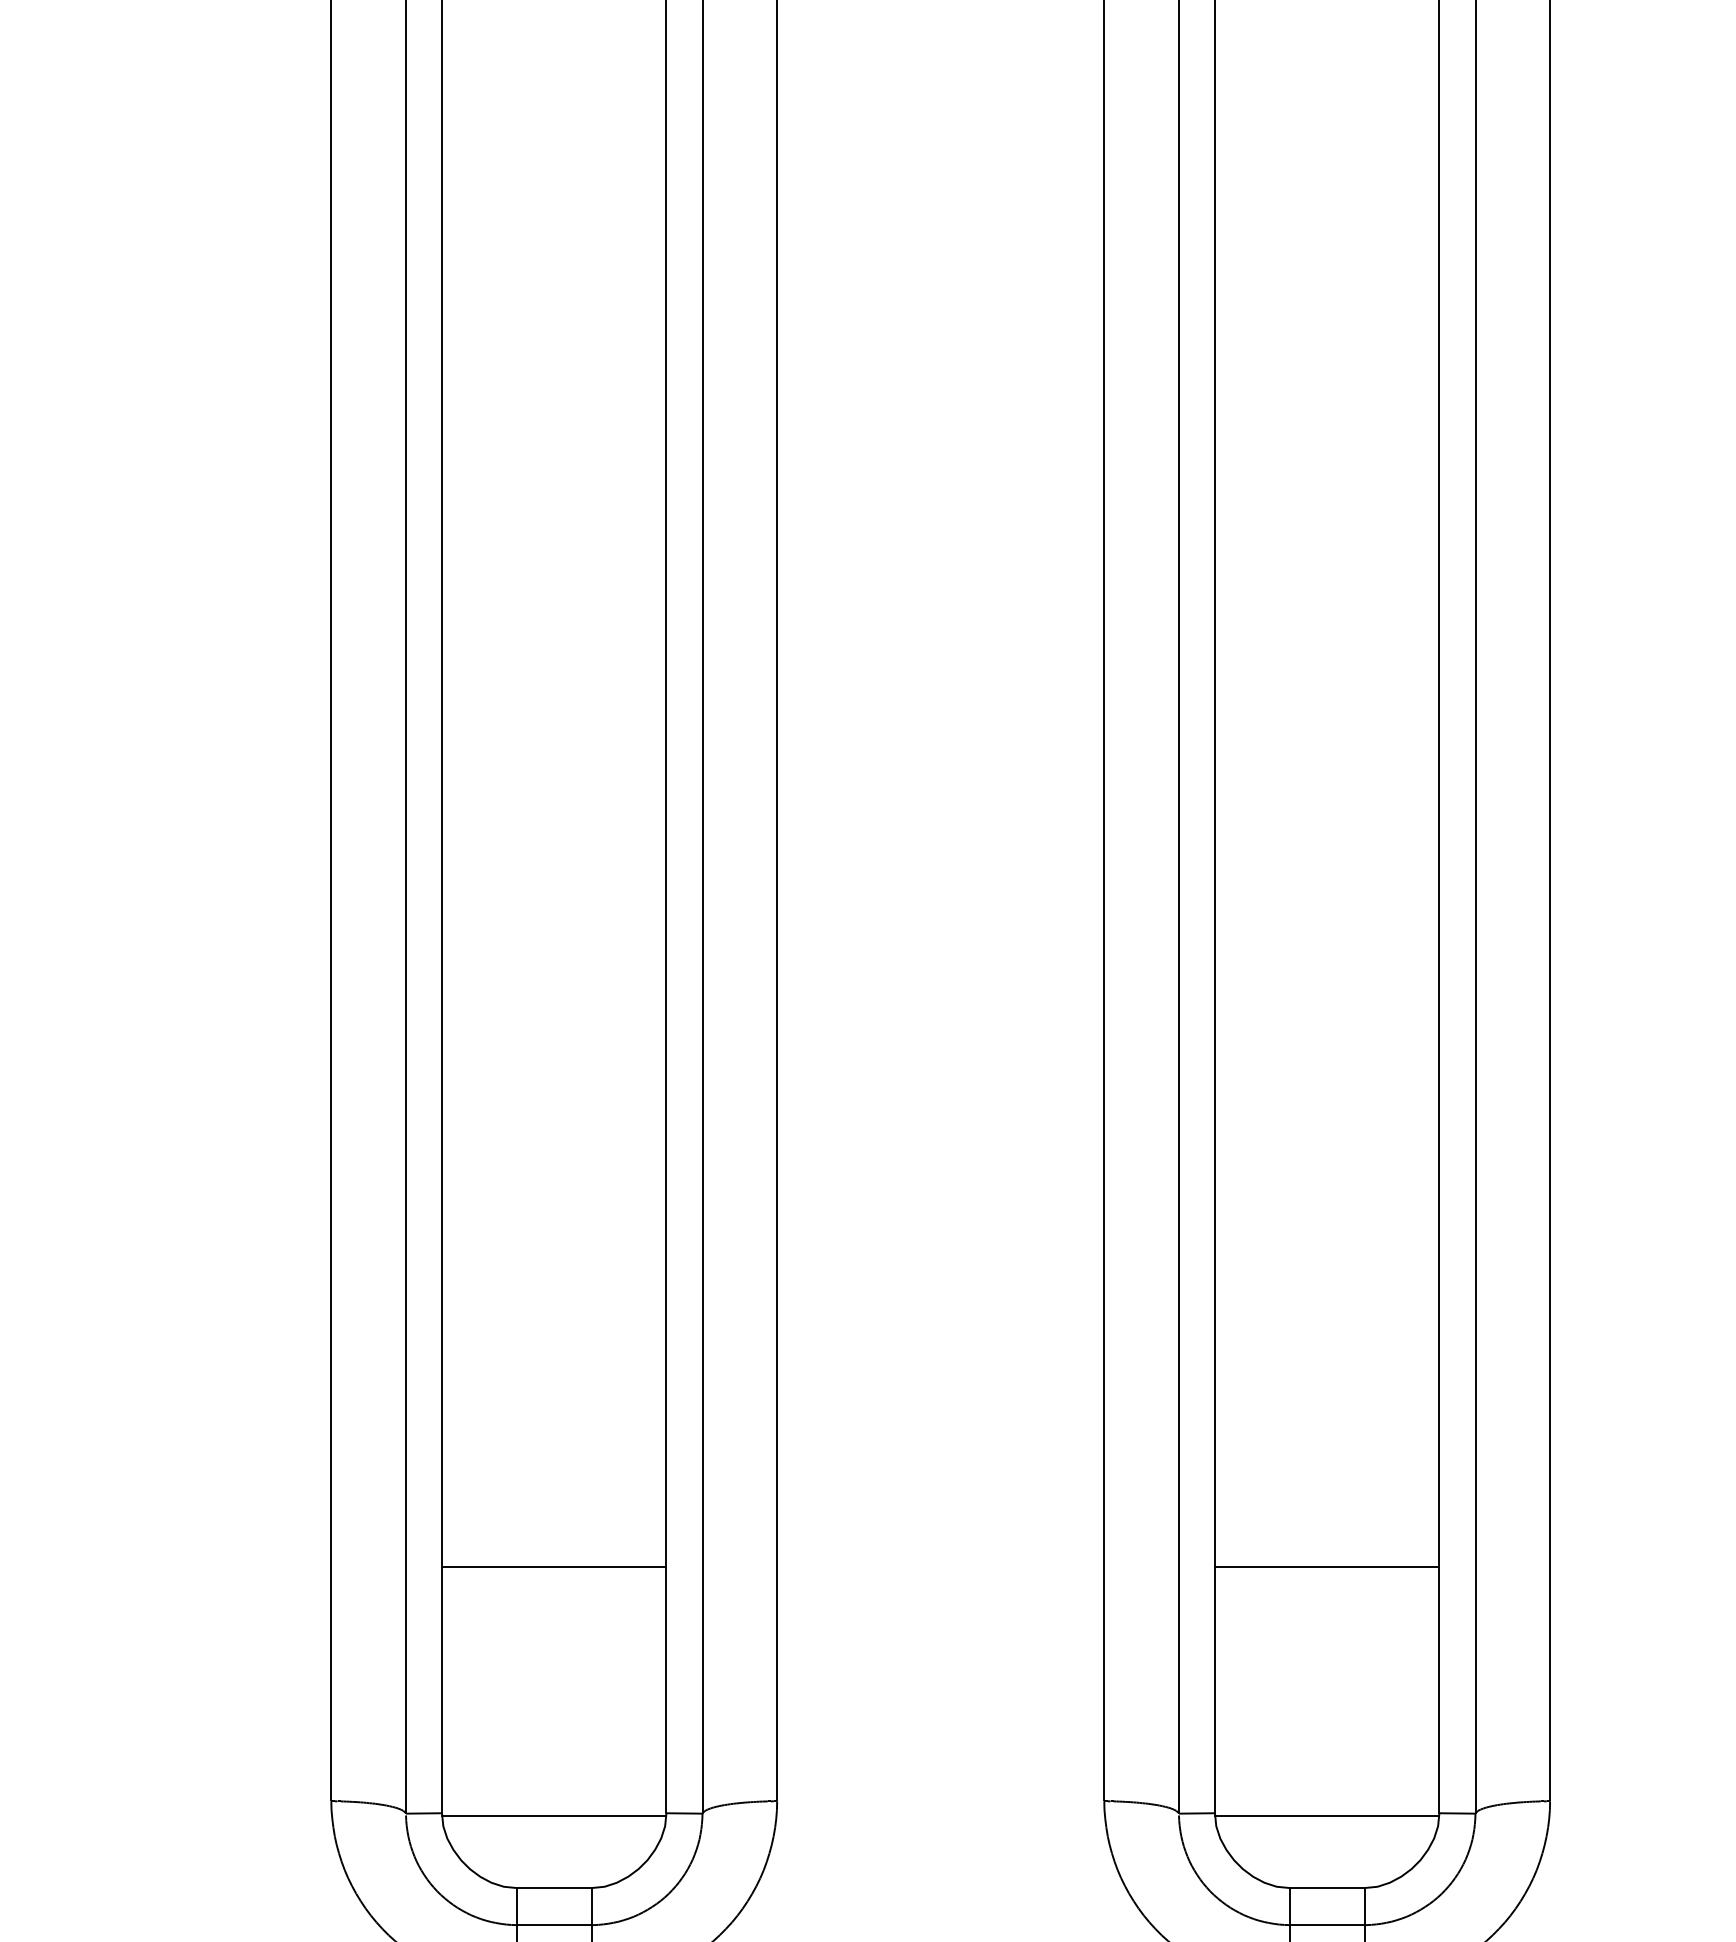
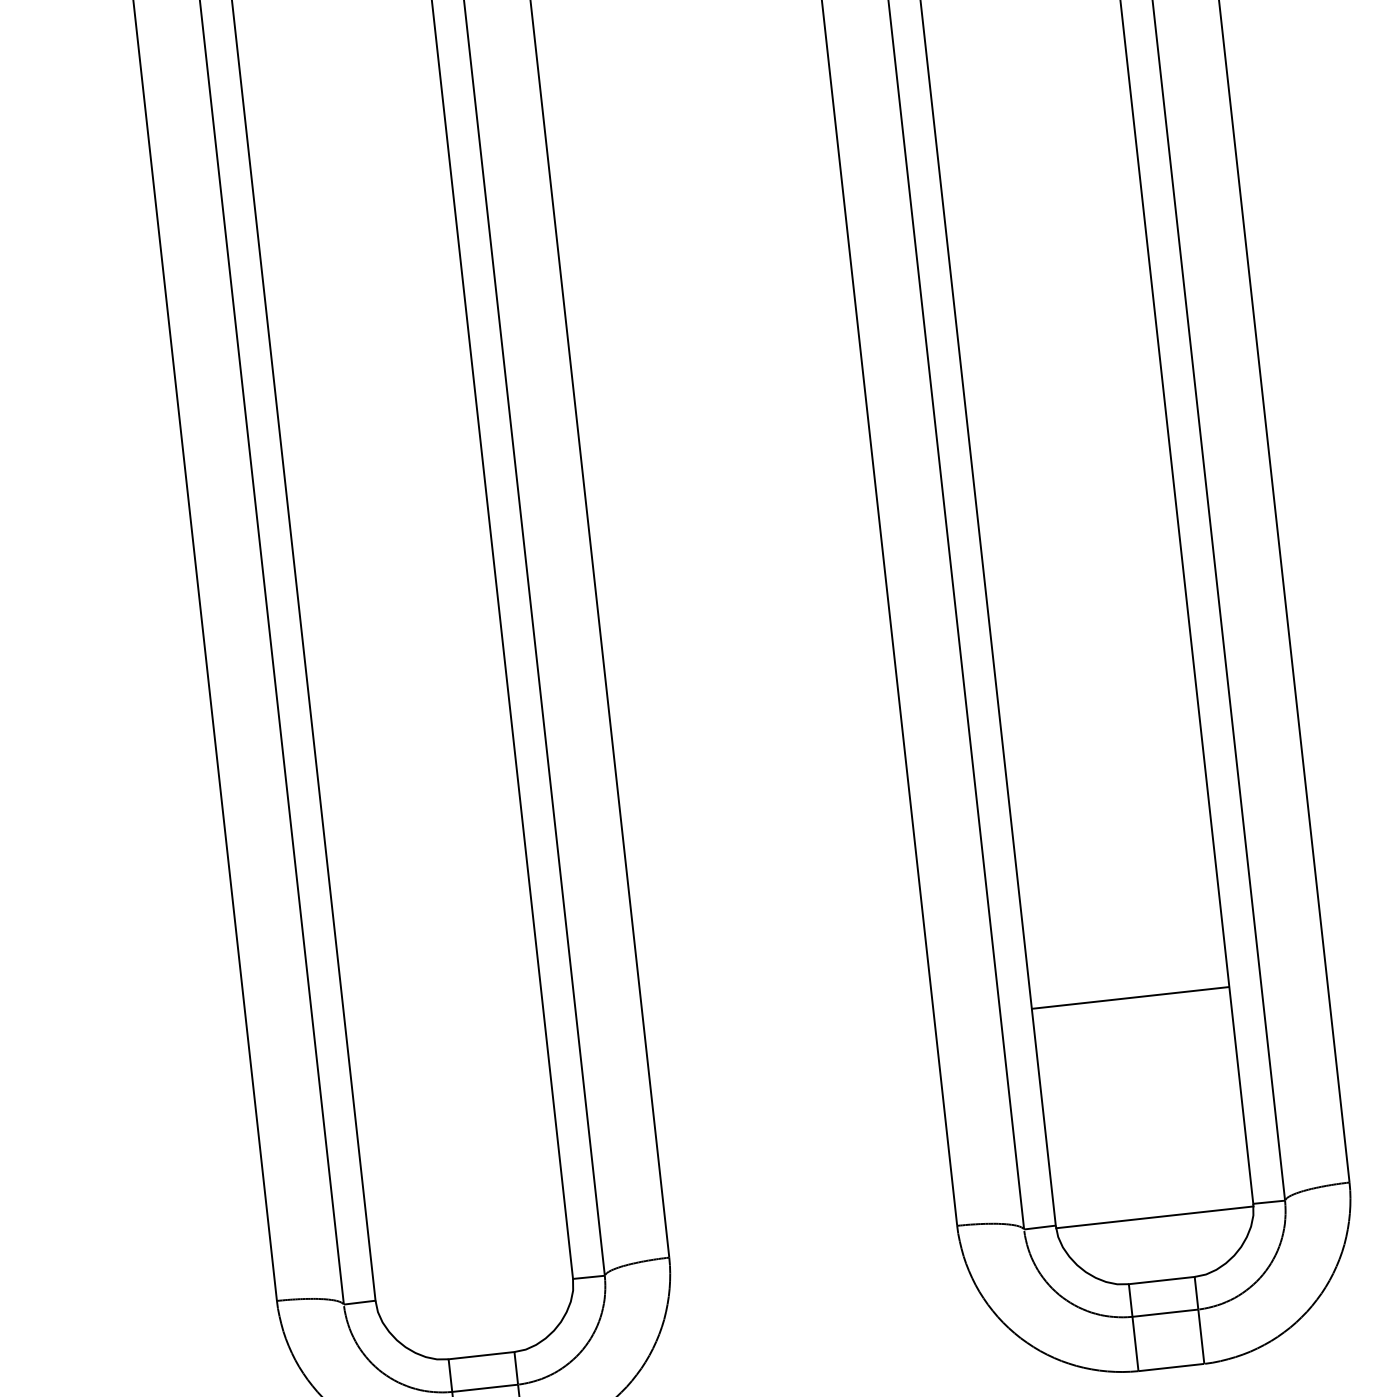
line: (554, 1566) -> (450, 1072), removed
line: (554, 1816) -> (474, 1292), removed

